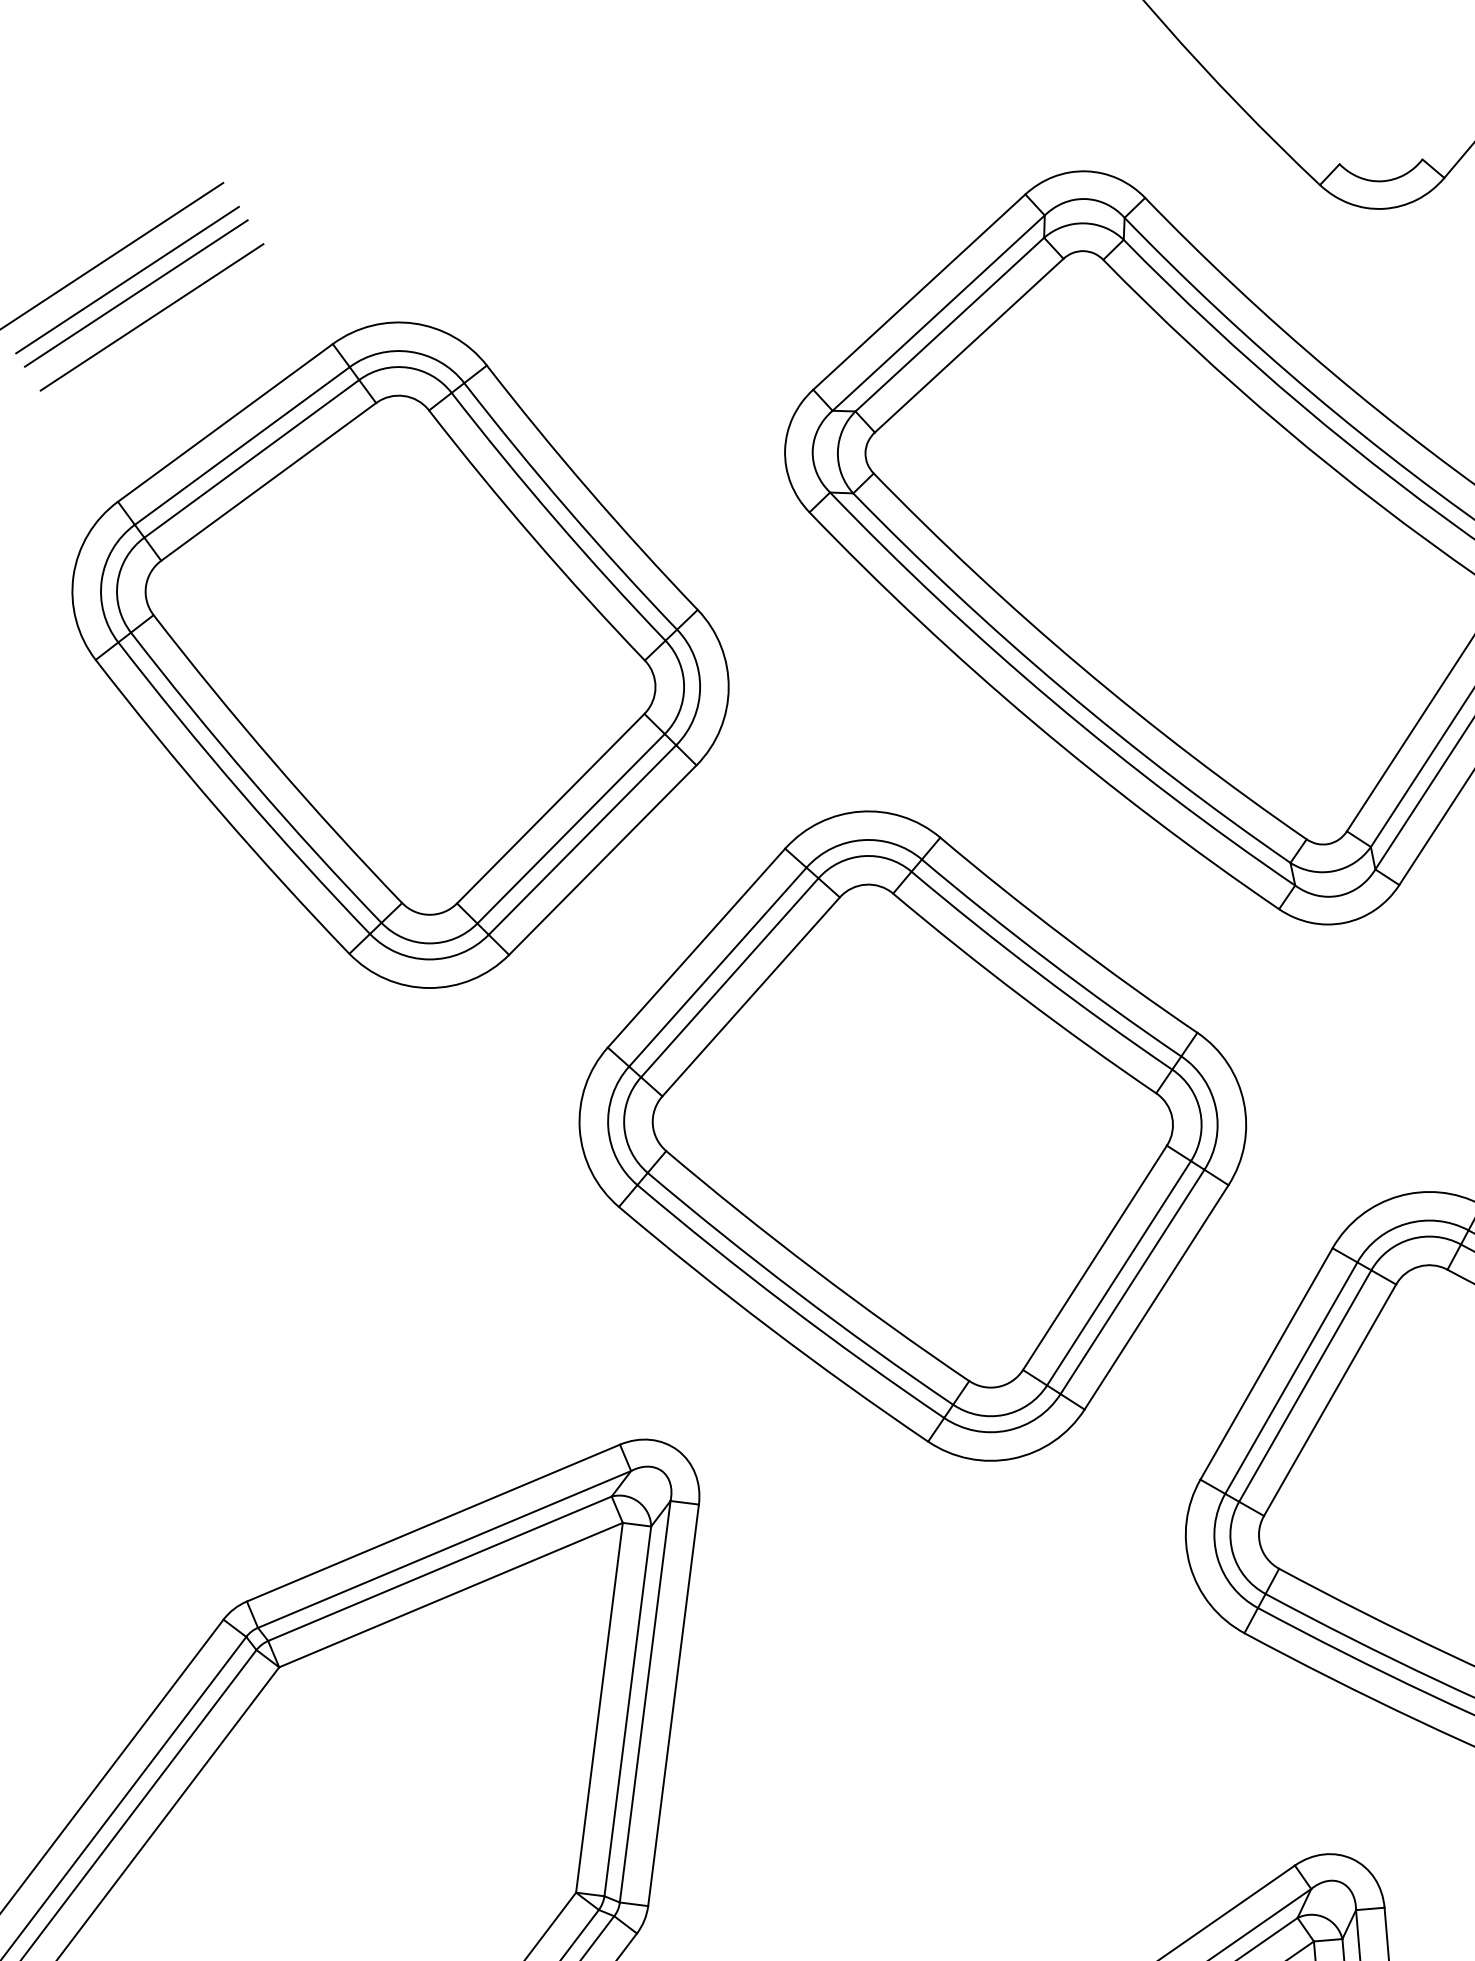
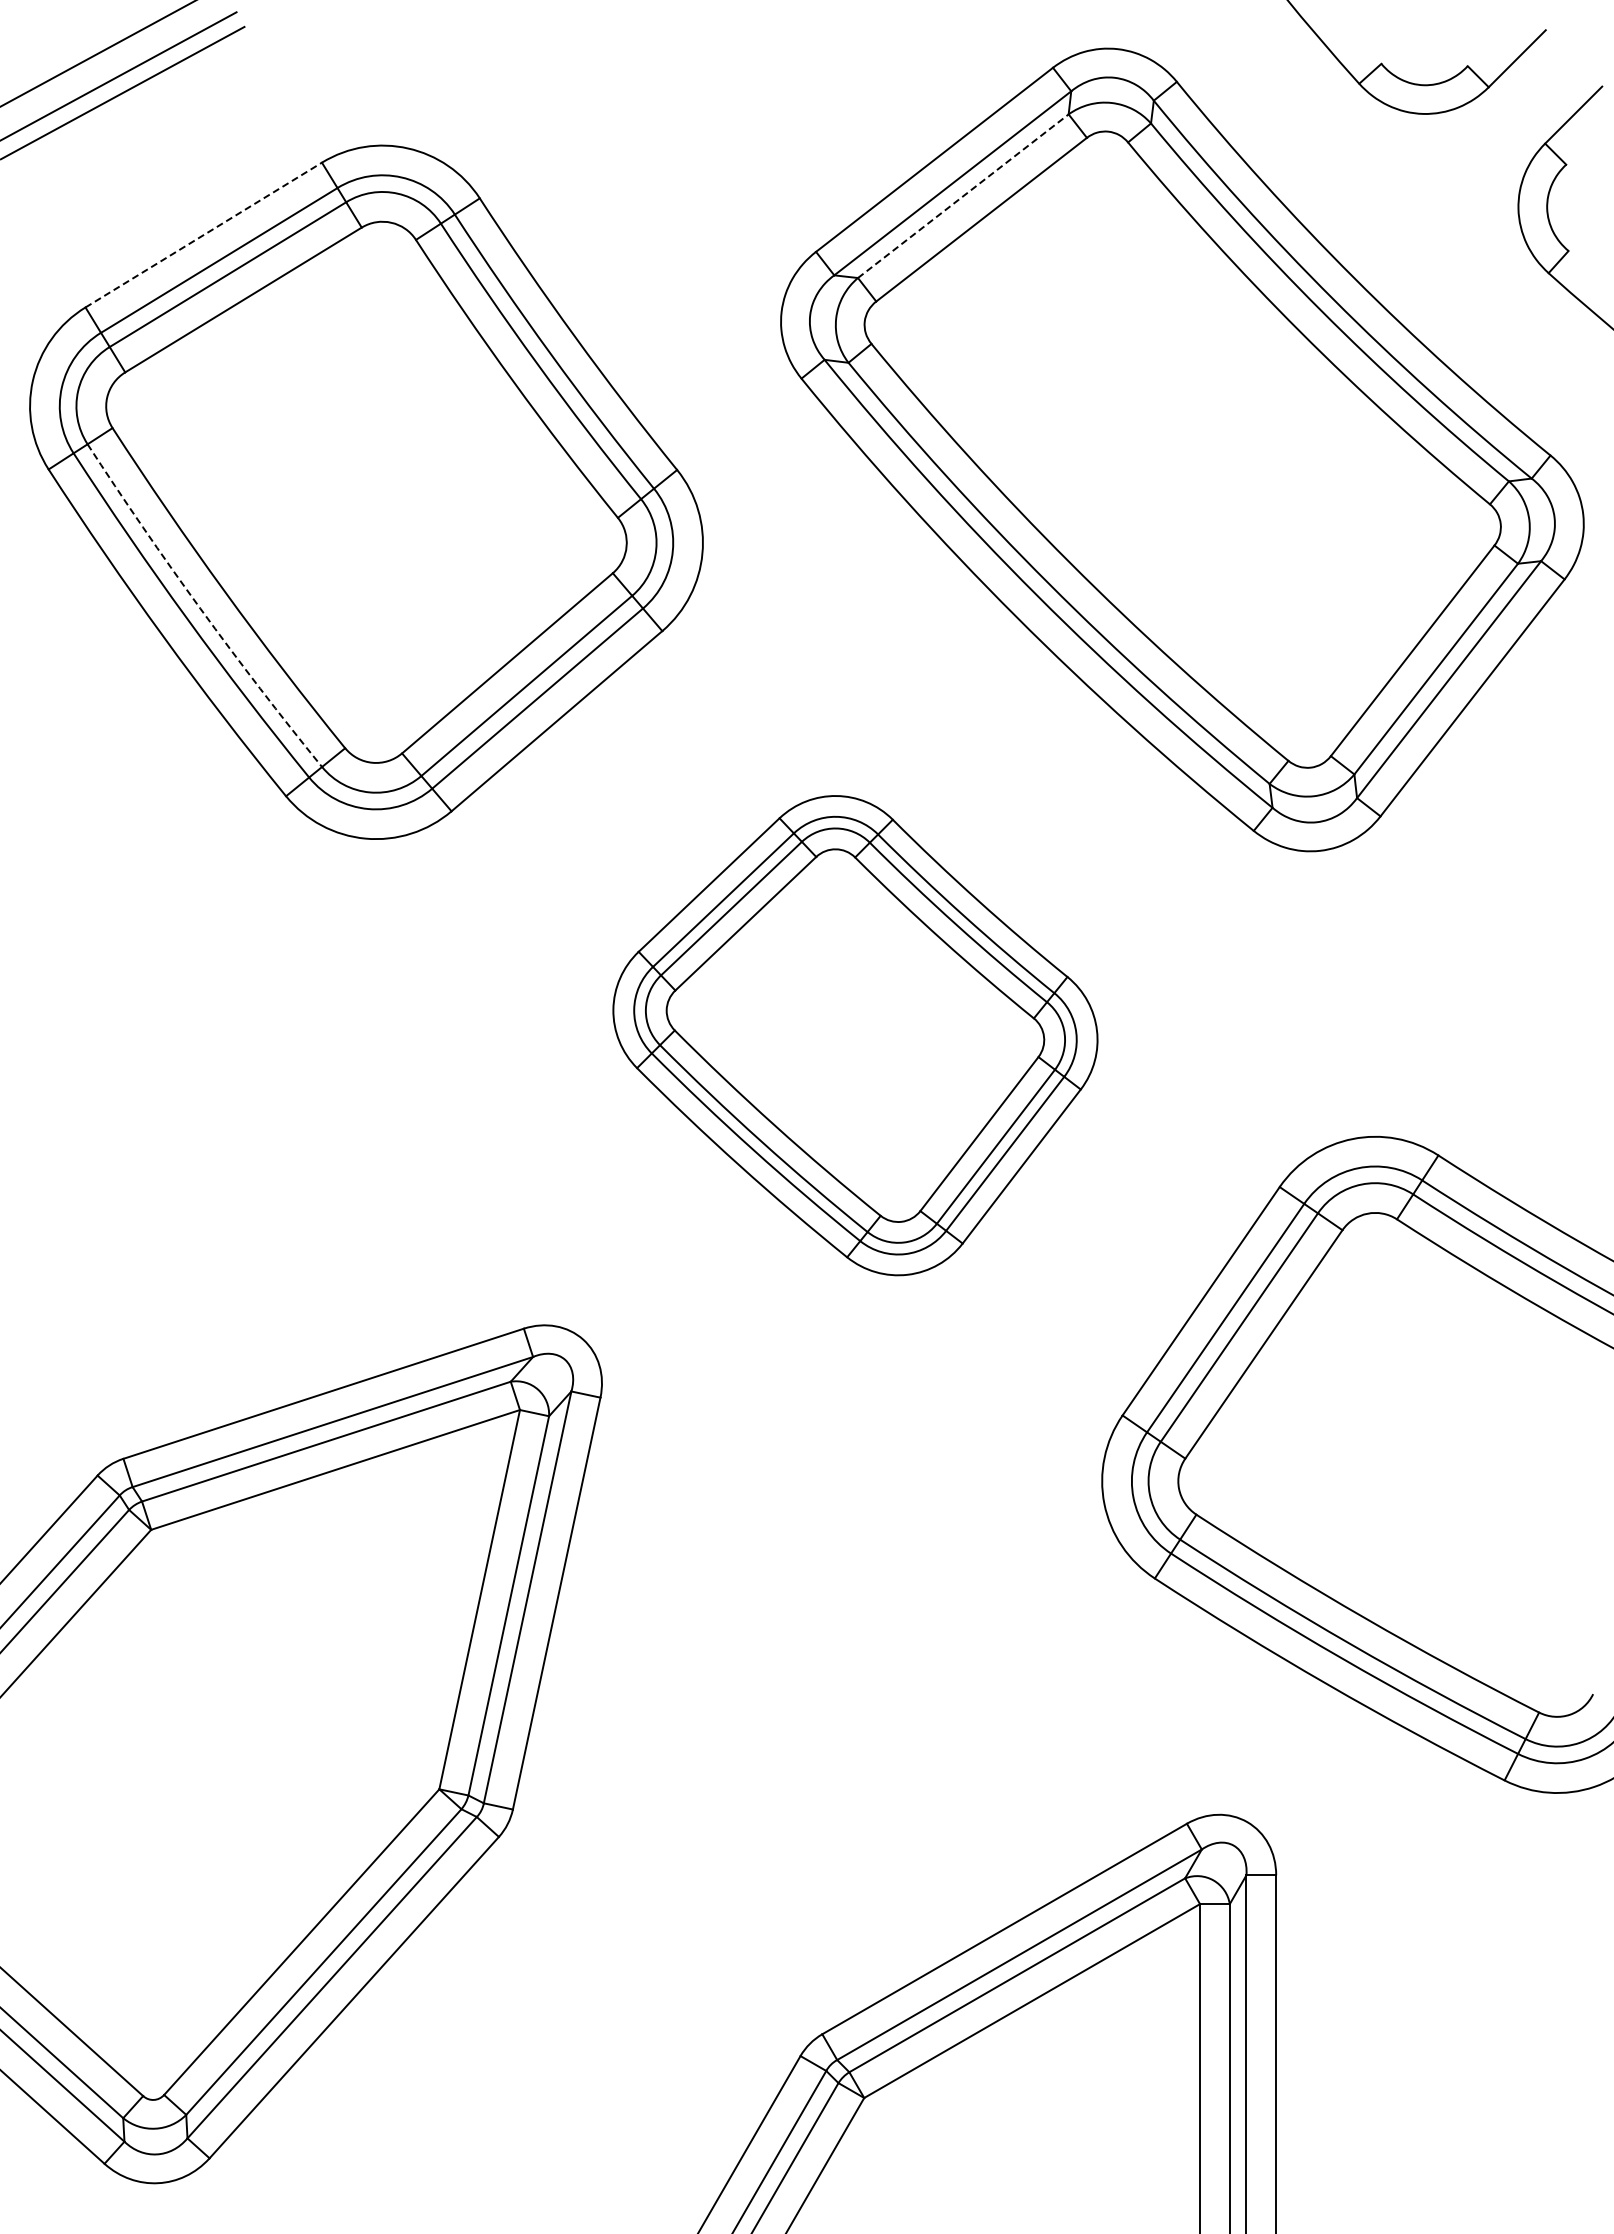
line: (151, 317) -> (136, 119), removed
line: (949, 323) -> (963, 195), solid -> dashed
line: (225, 423) -> (203, 235), solid -> dashed
arc: (252, 780) -> (200, 608), solid -> dashed
part: (914, 1137) -> (855, 1035), size x0.7

